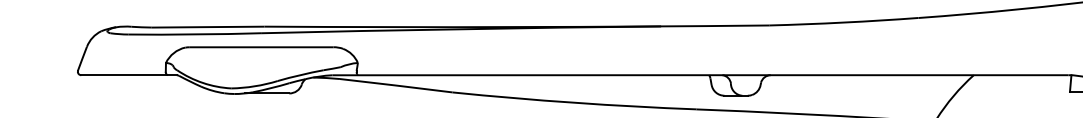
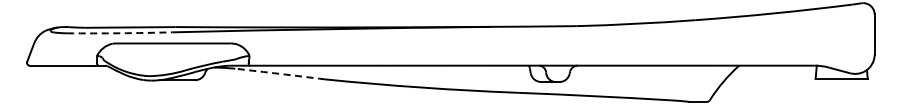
arc: (194, 34) -> (119, 33), solid -> dashed
arc: (396, 85) -> (280, 73), solid -> dashed

